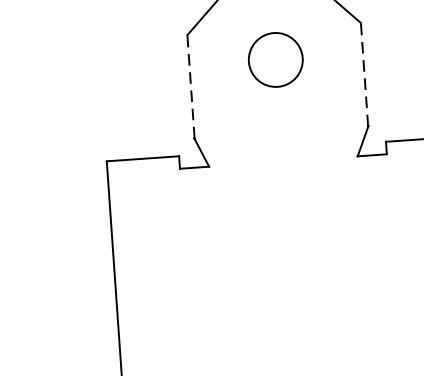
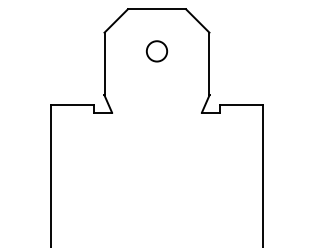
circle: (277, 60) -> (157, 51), size x0.62
line: (364, 73) -> (209, 63), dashed -> solid
line: (190, 86) -> (104, 63), dashed -> solid

